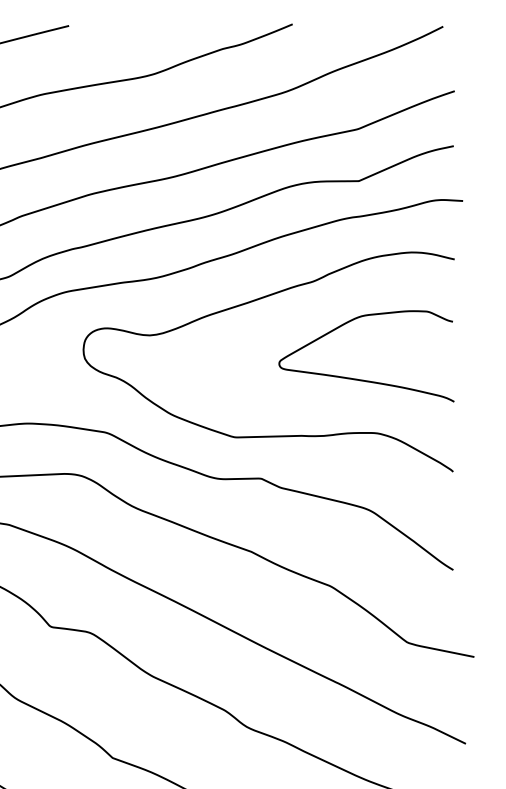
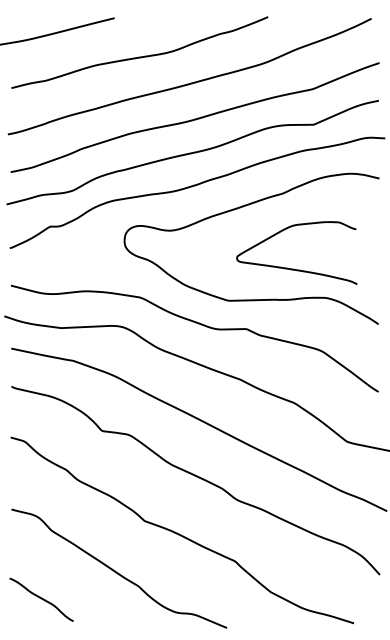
curve: (362, 378) -> (294, 268), moved

